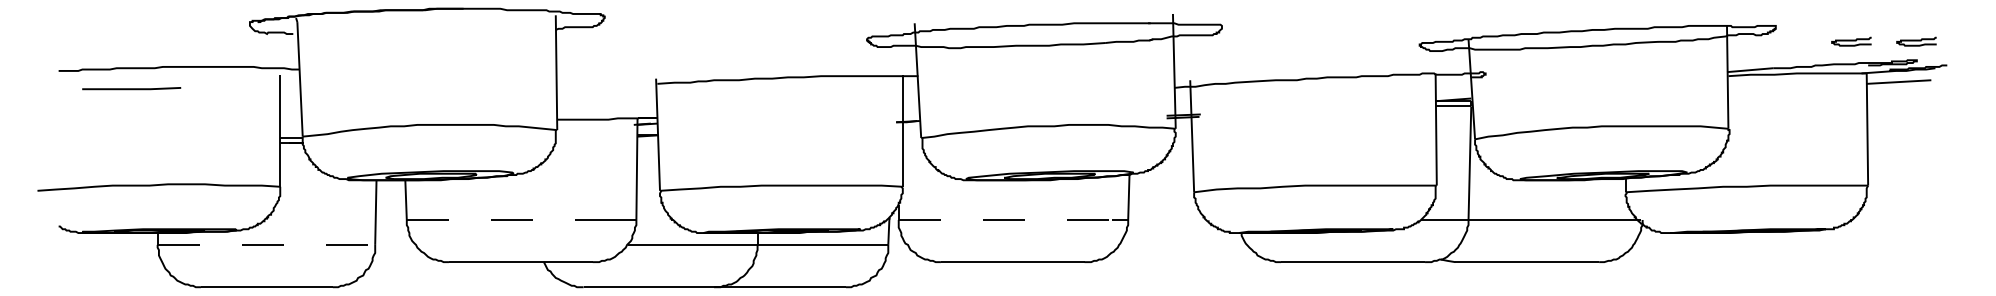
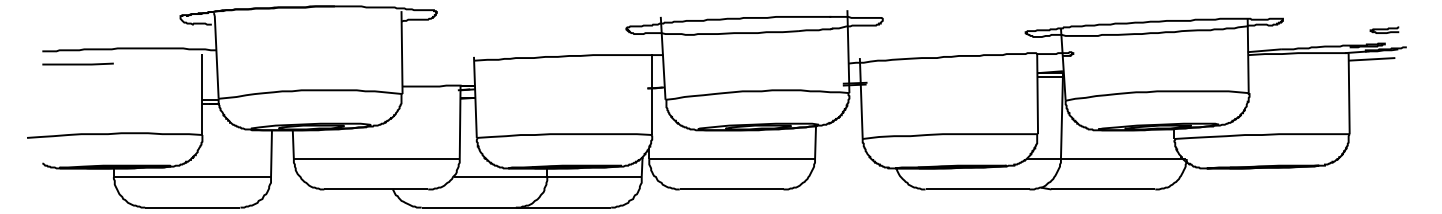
curve: (1851, 40) -> (1337, 29), removed
line: (130, 87) -> (77, 63), moved
line: (507, 220) -> (366, 159), dashed -> solid
line: (1005, 220) -> (726, 159), dashed -> solid
line: (266, 245) -> (192, 177), dashed -> solid

